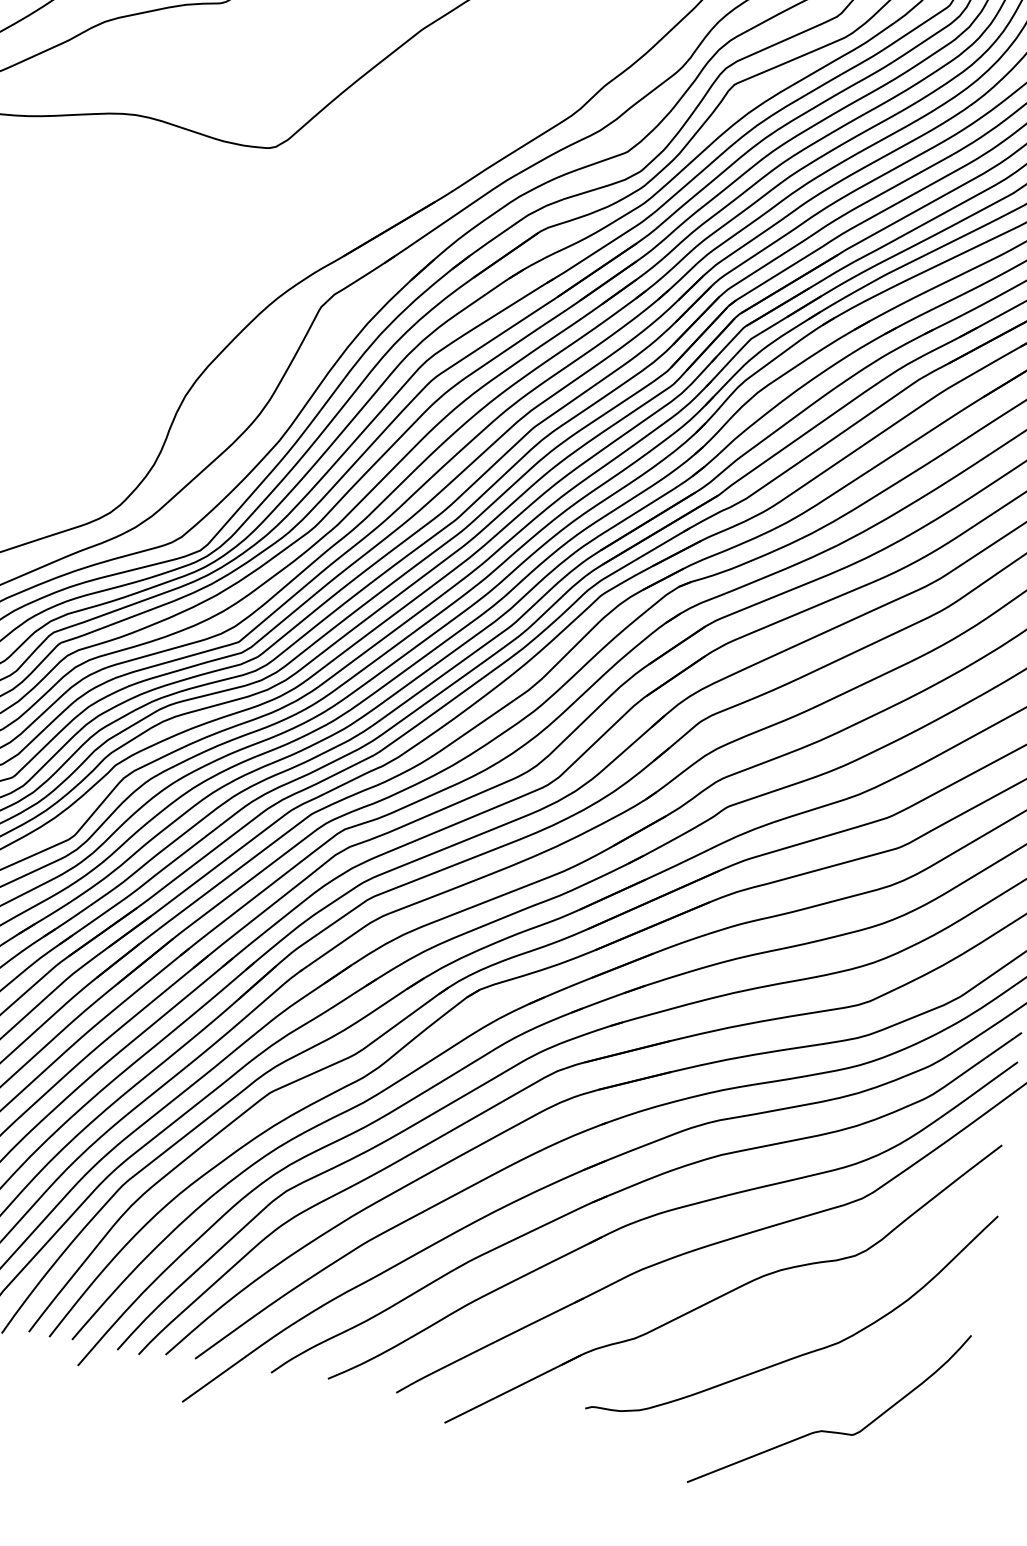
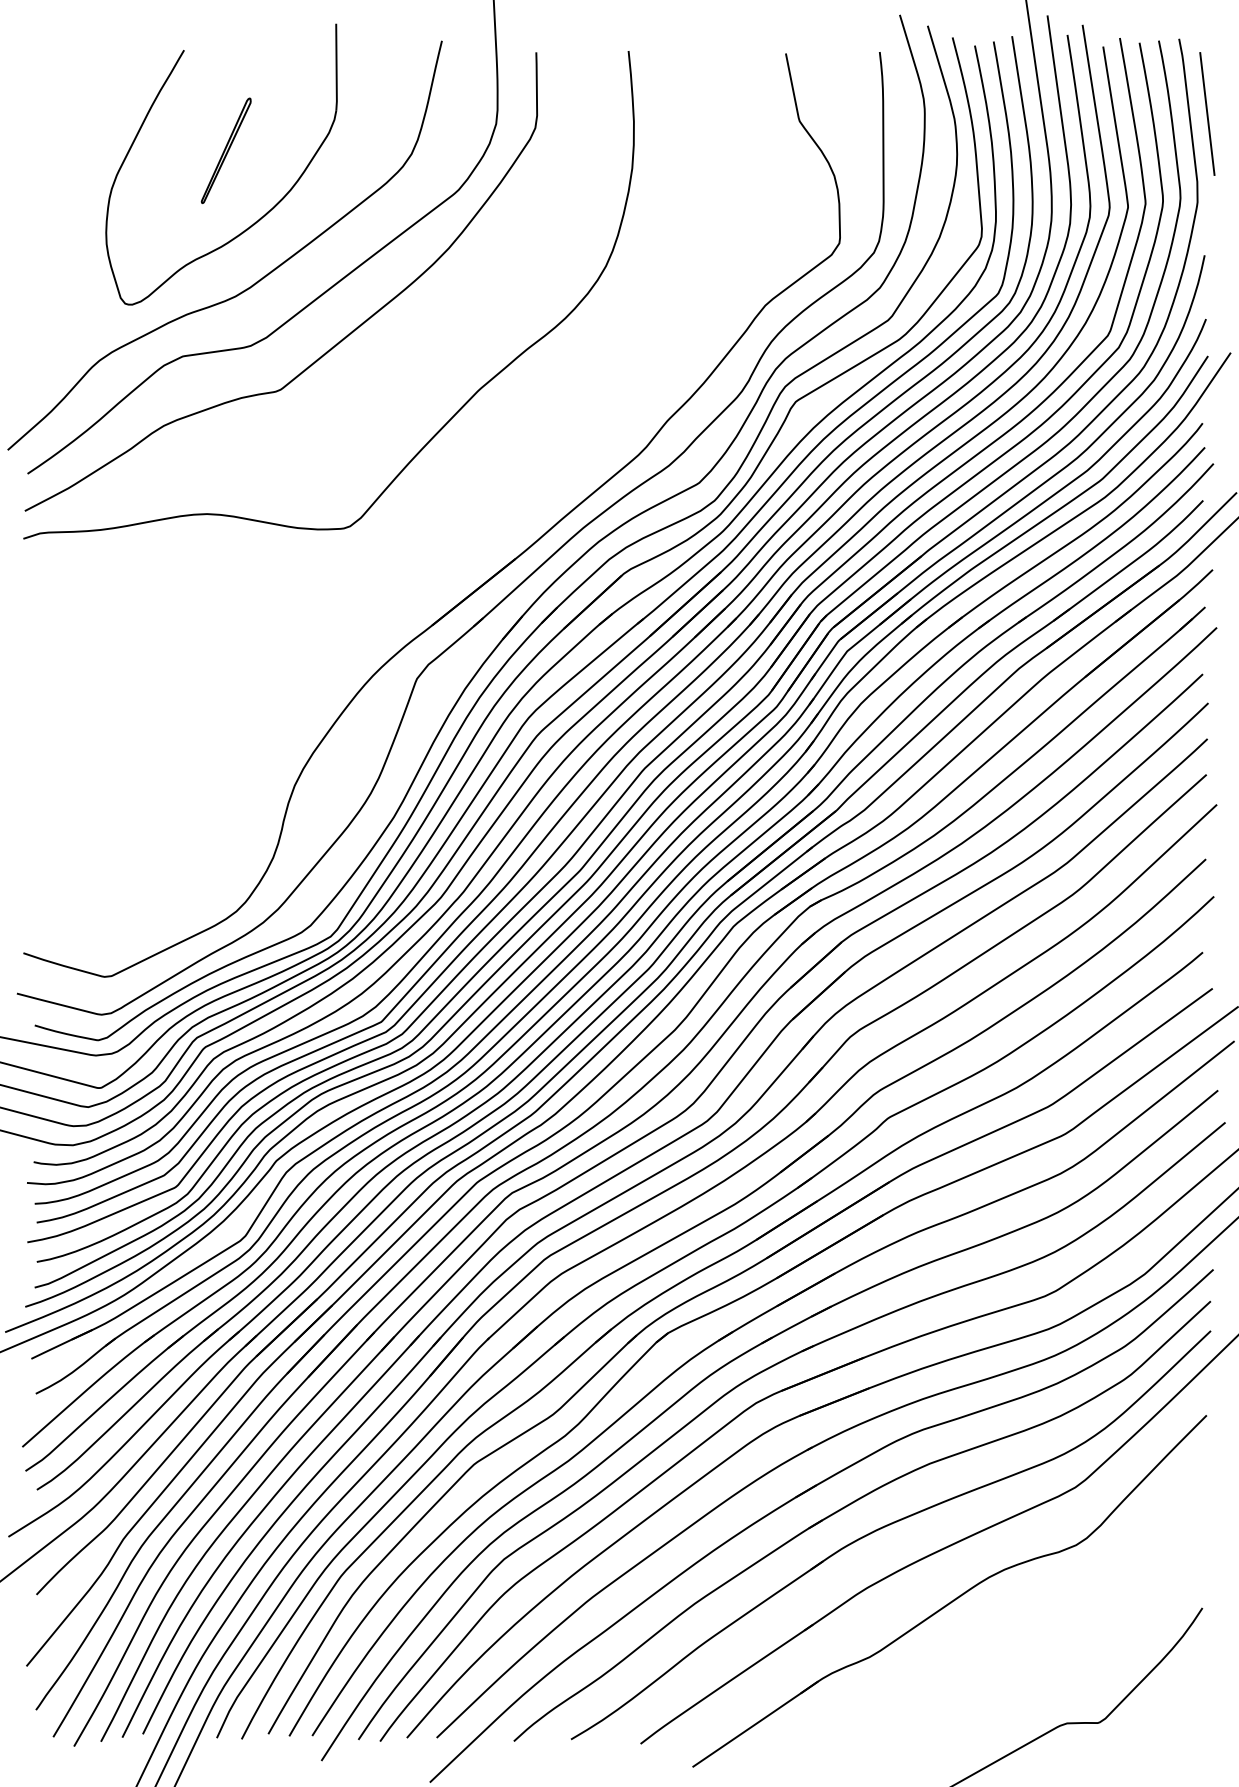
curve: (804, 1353) -> (1039, 1648), removed

